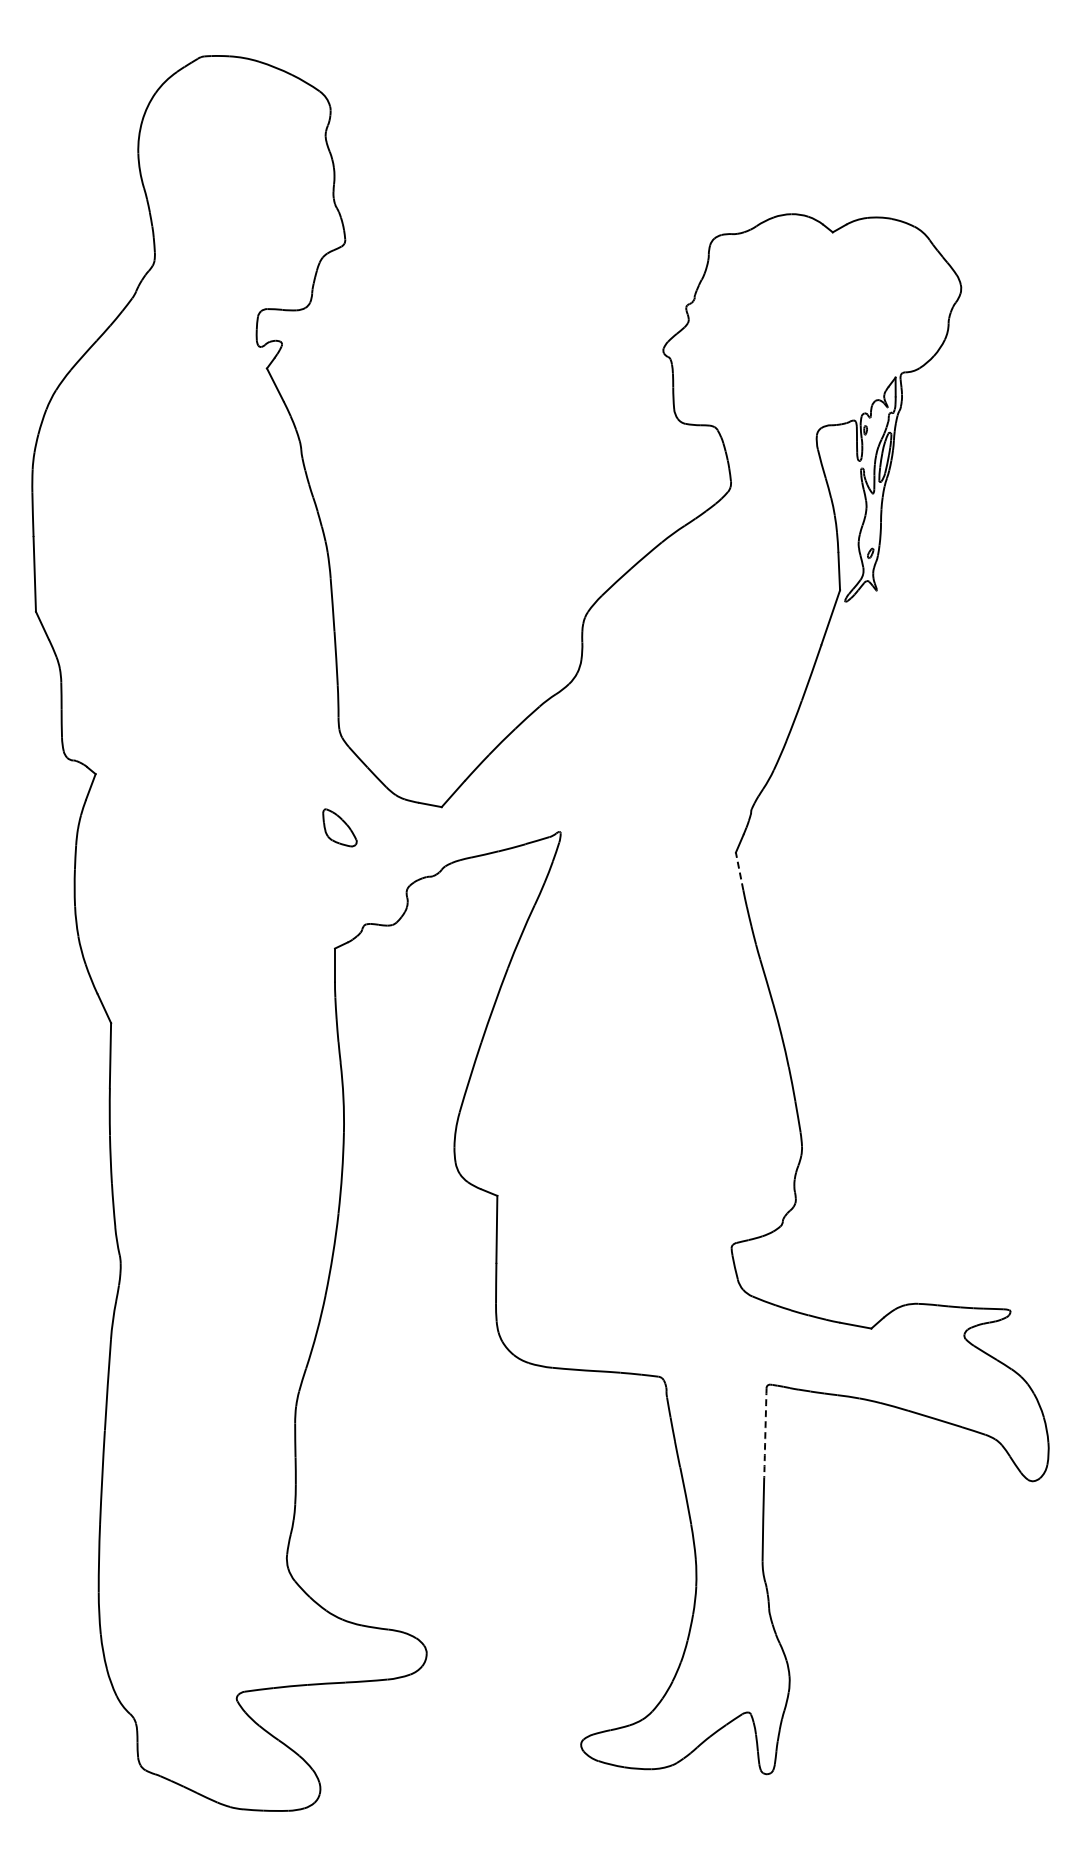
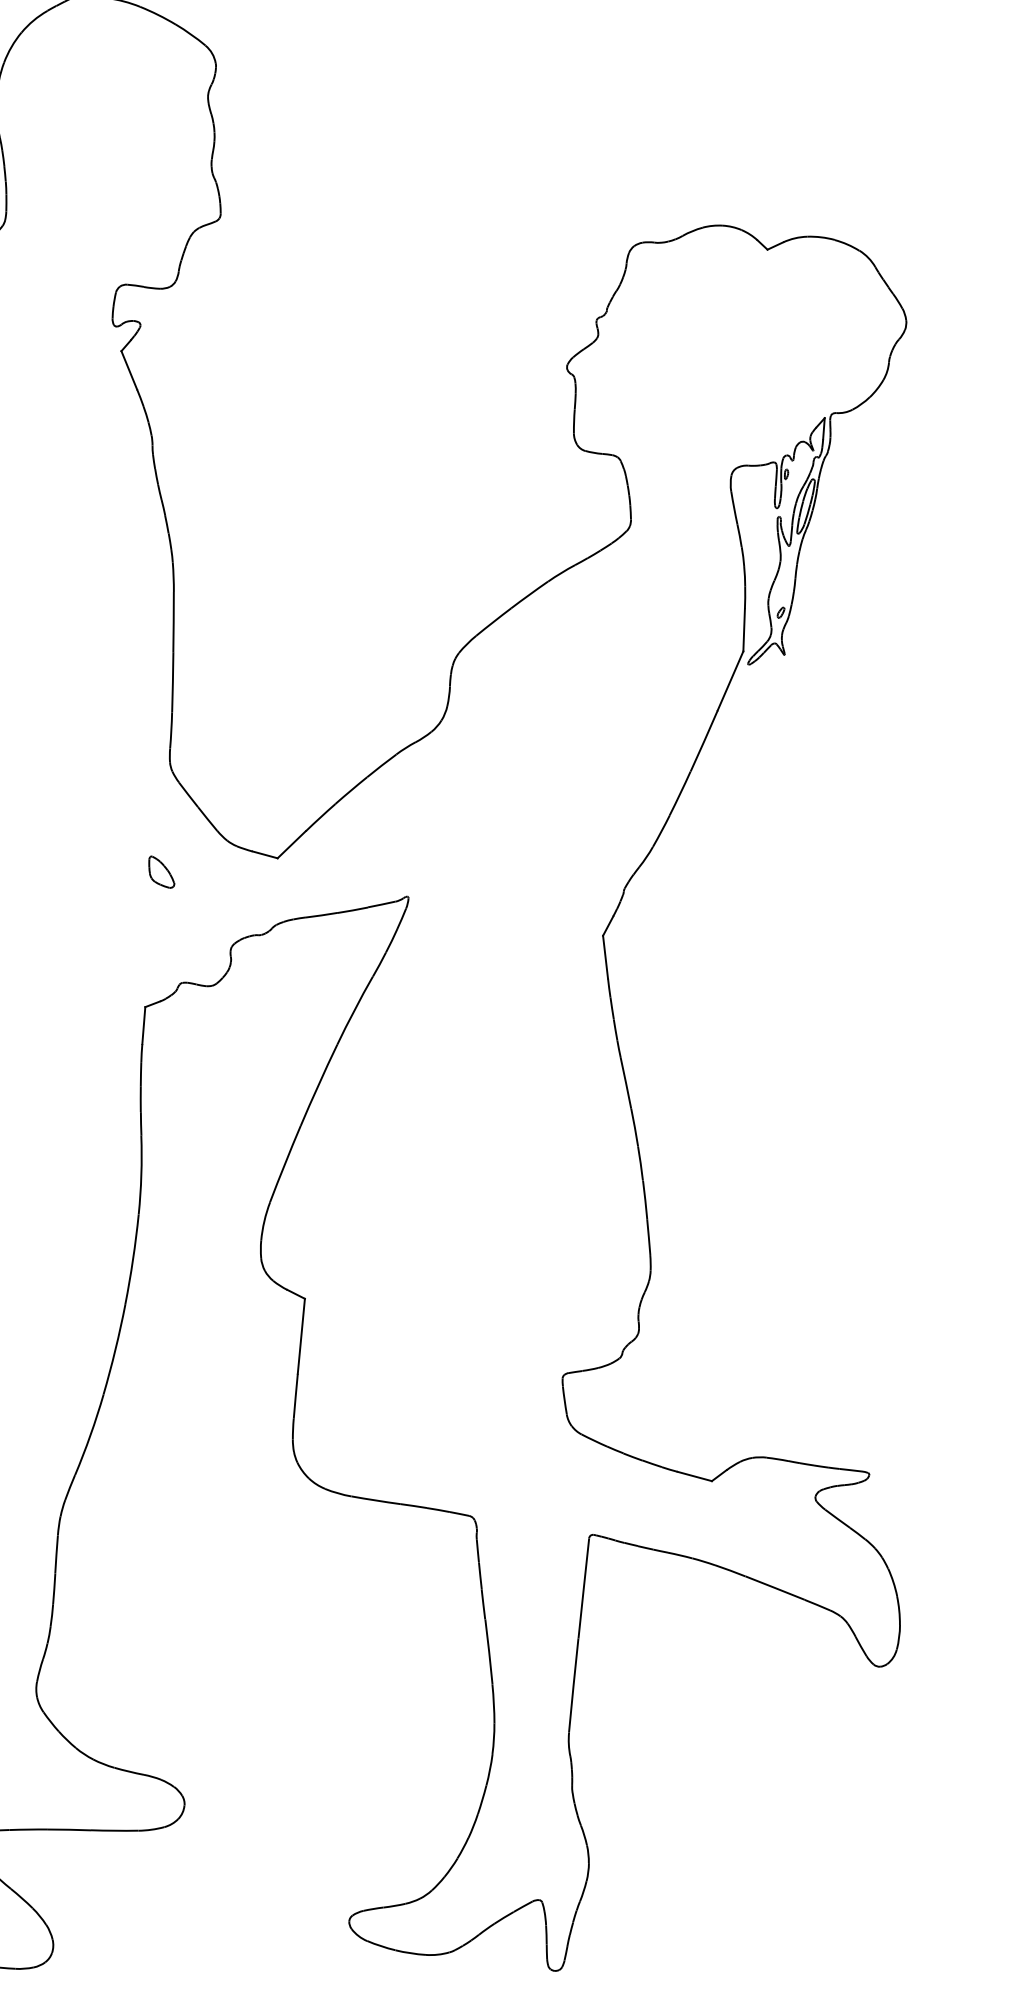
part: (339, 827) -> (161, 871), size x0.71
line: (739, 870) -> (605, 956), dashed -> solid
arc: (765, 1432) -> (583, 1588), dashed -> solid

